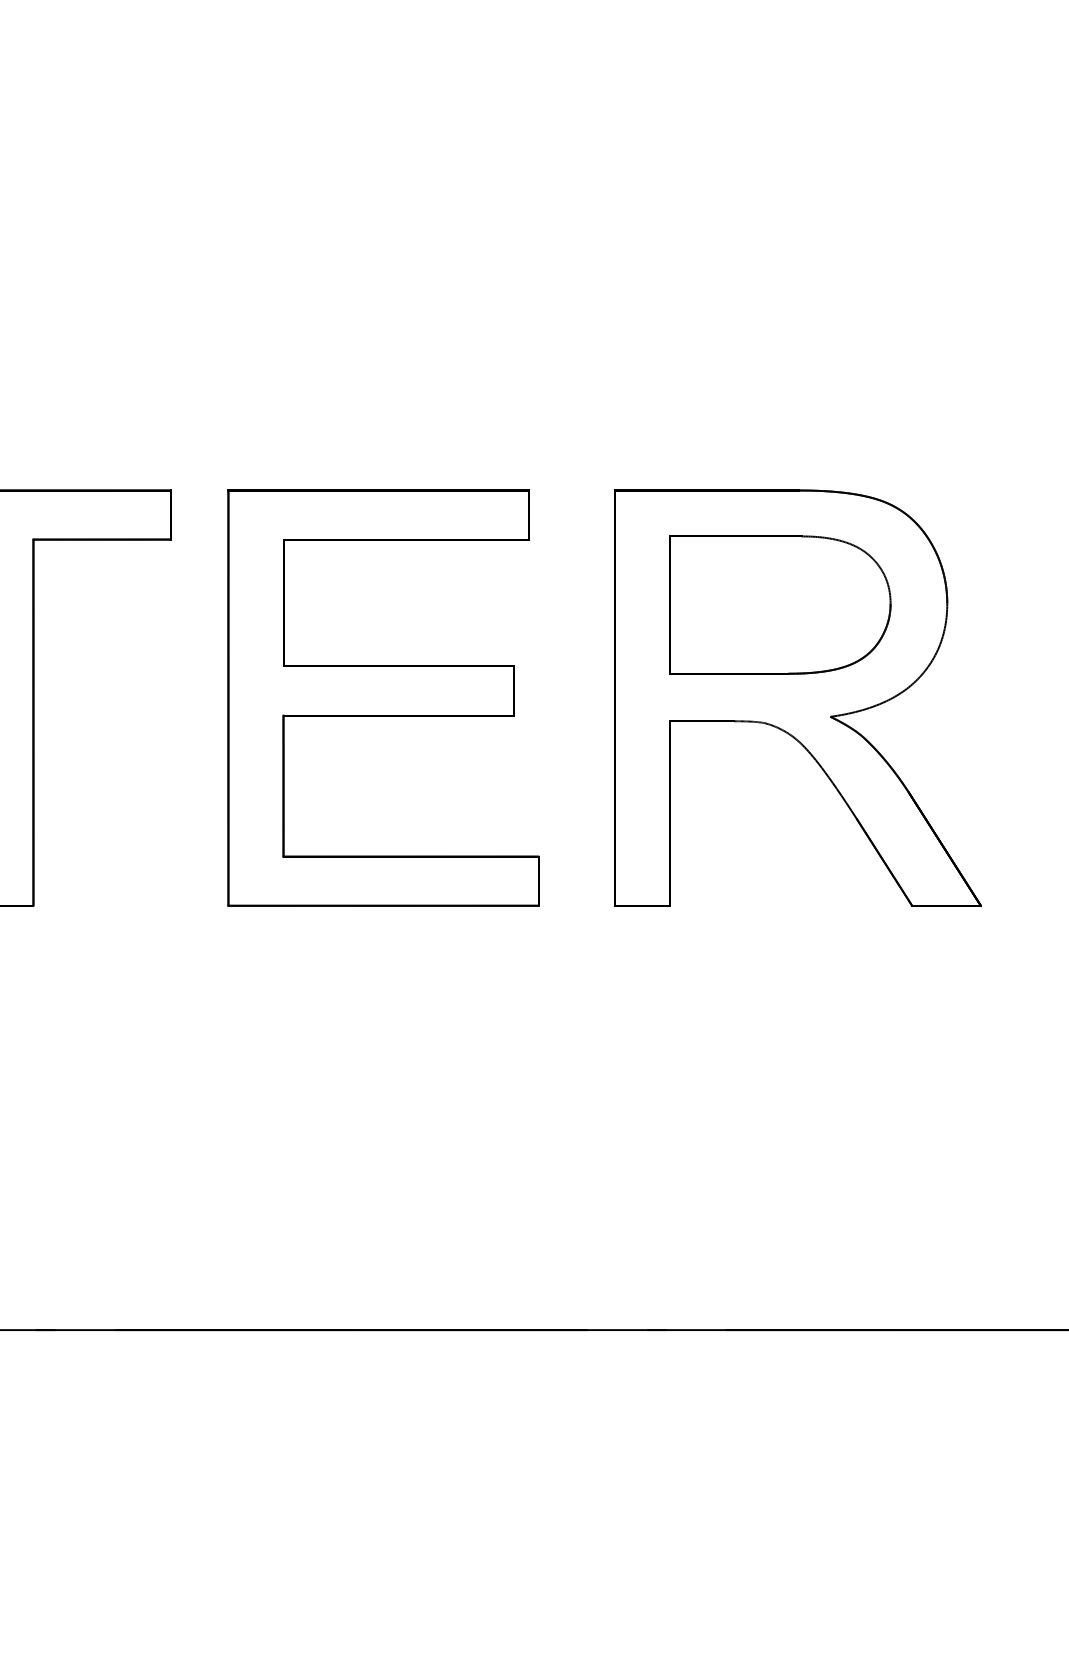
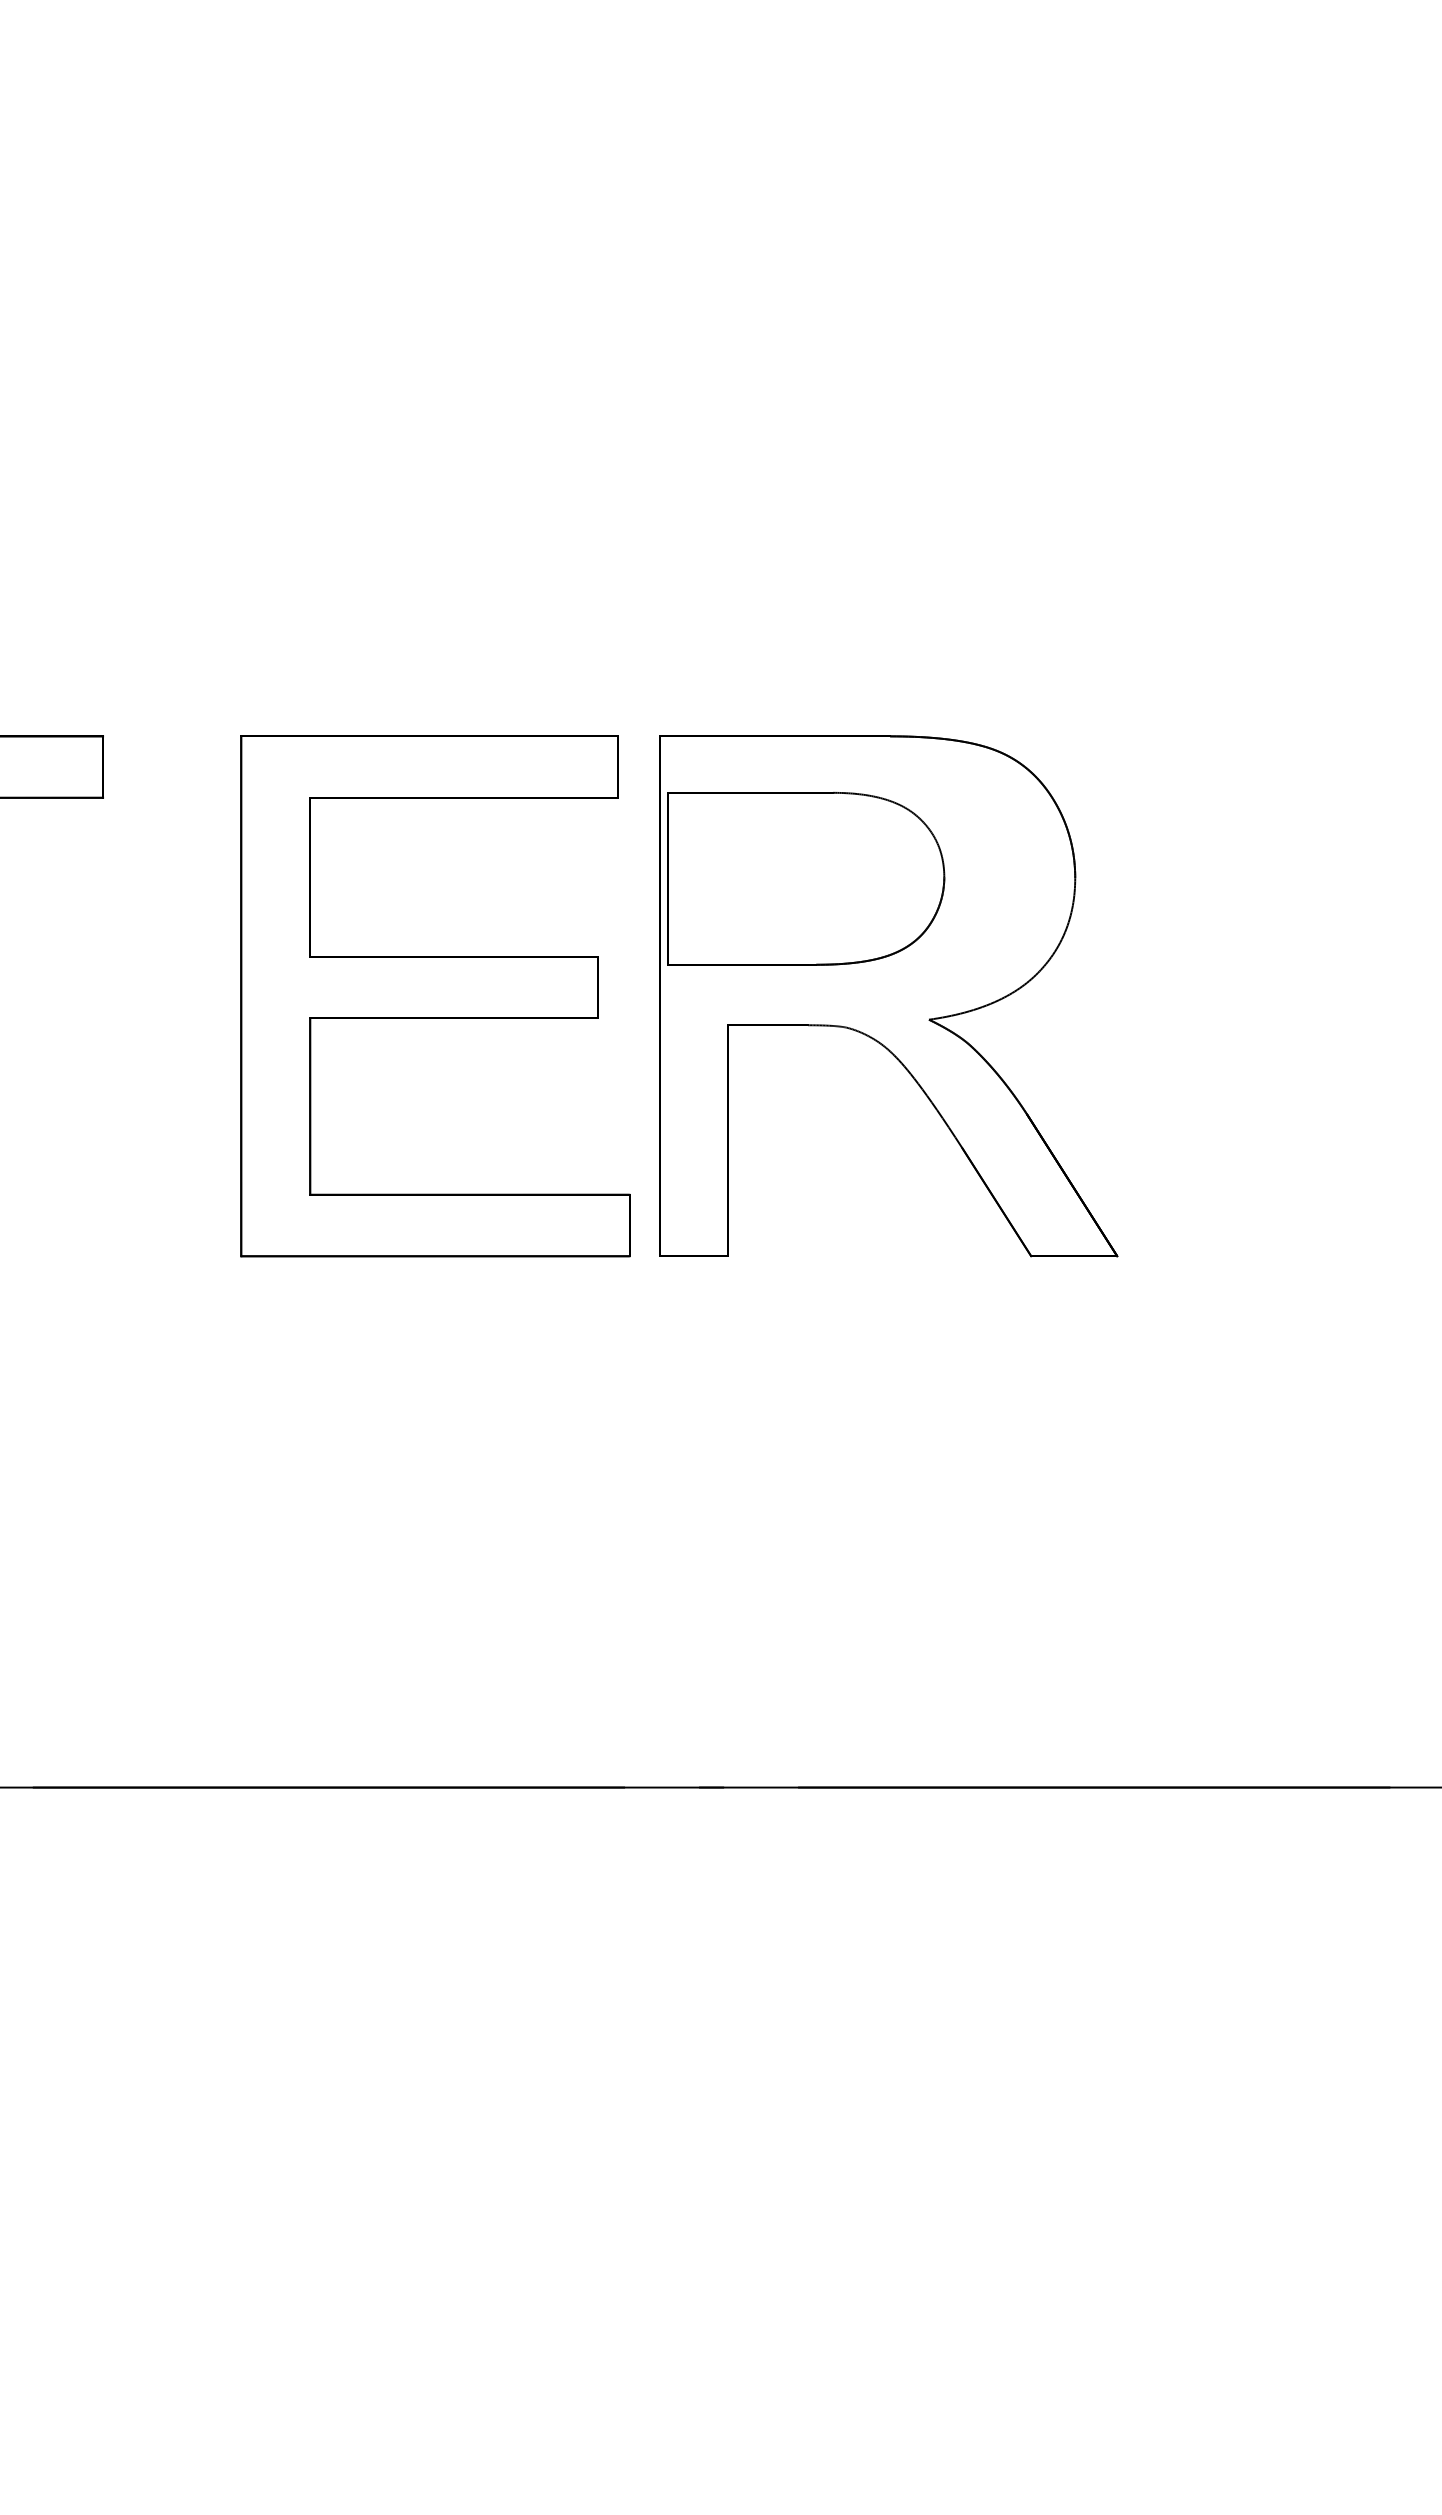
part: (780, 604) -> (806, 878), moved
part: (383, 698) -> (435, 996), moved

